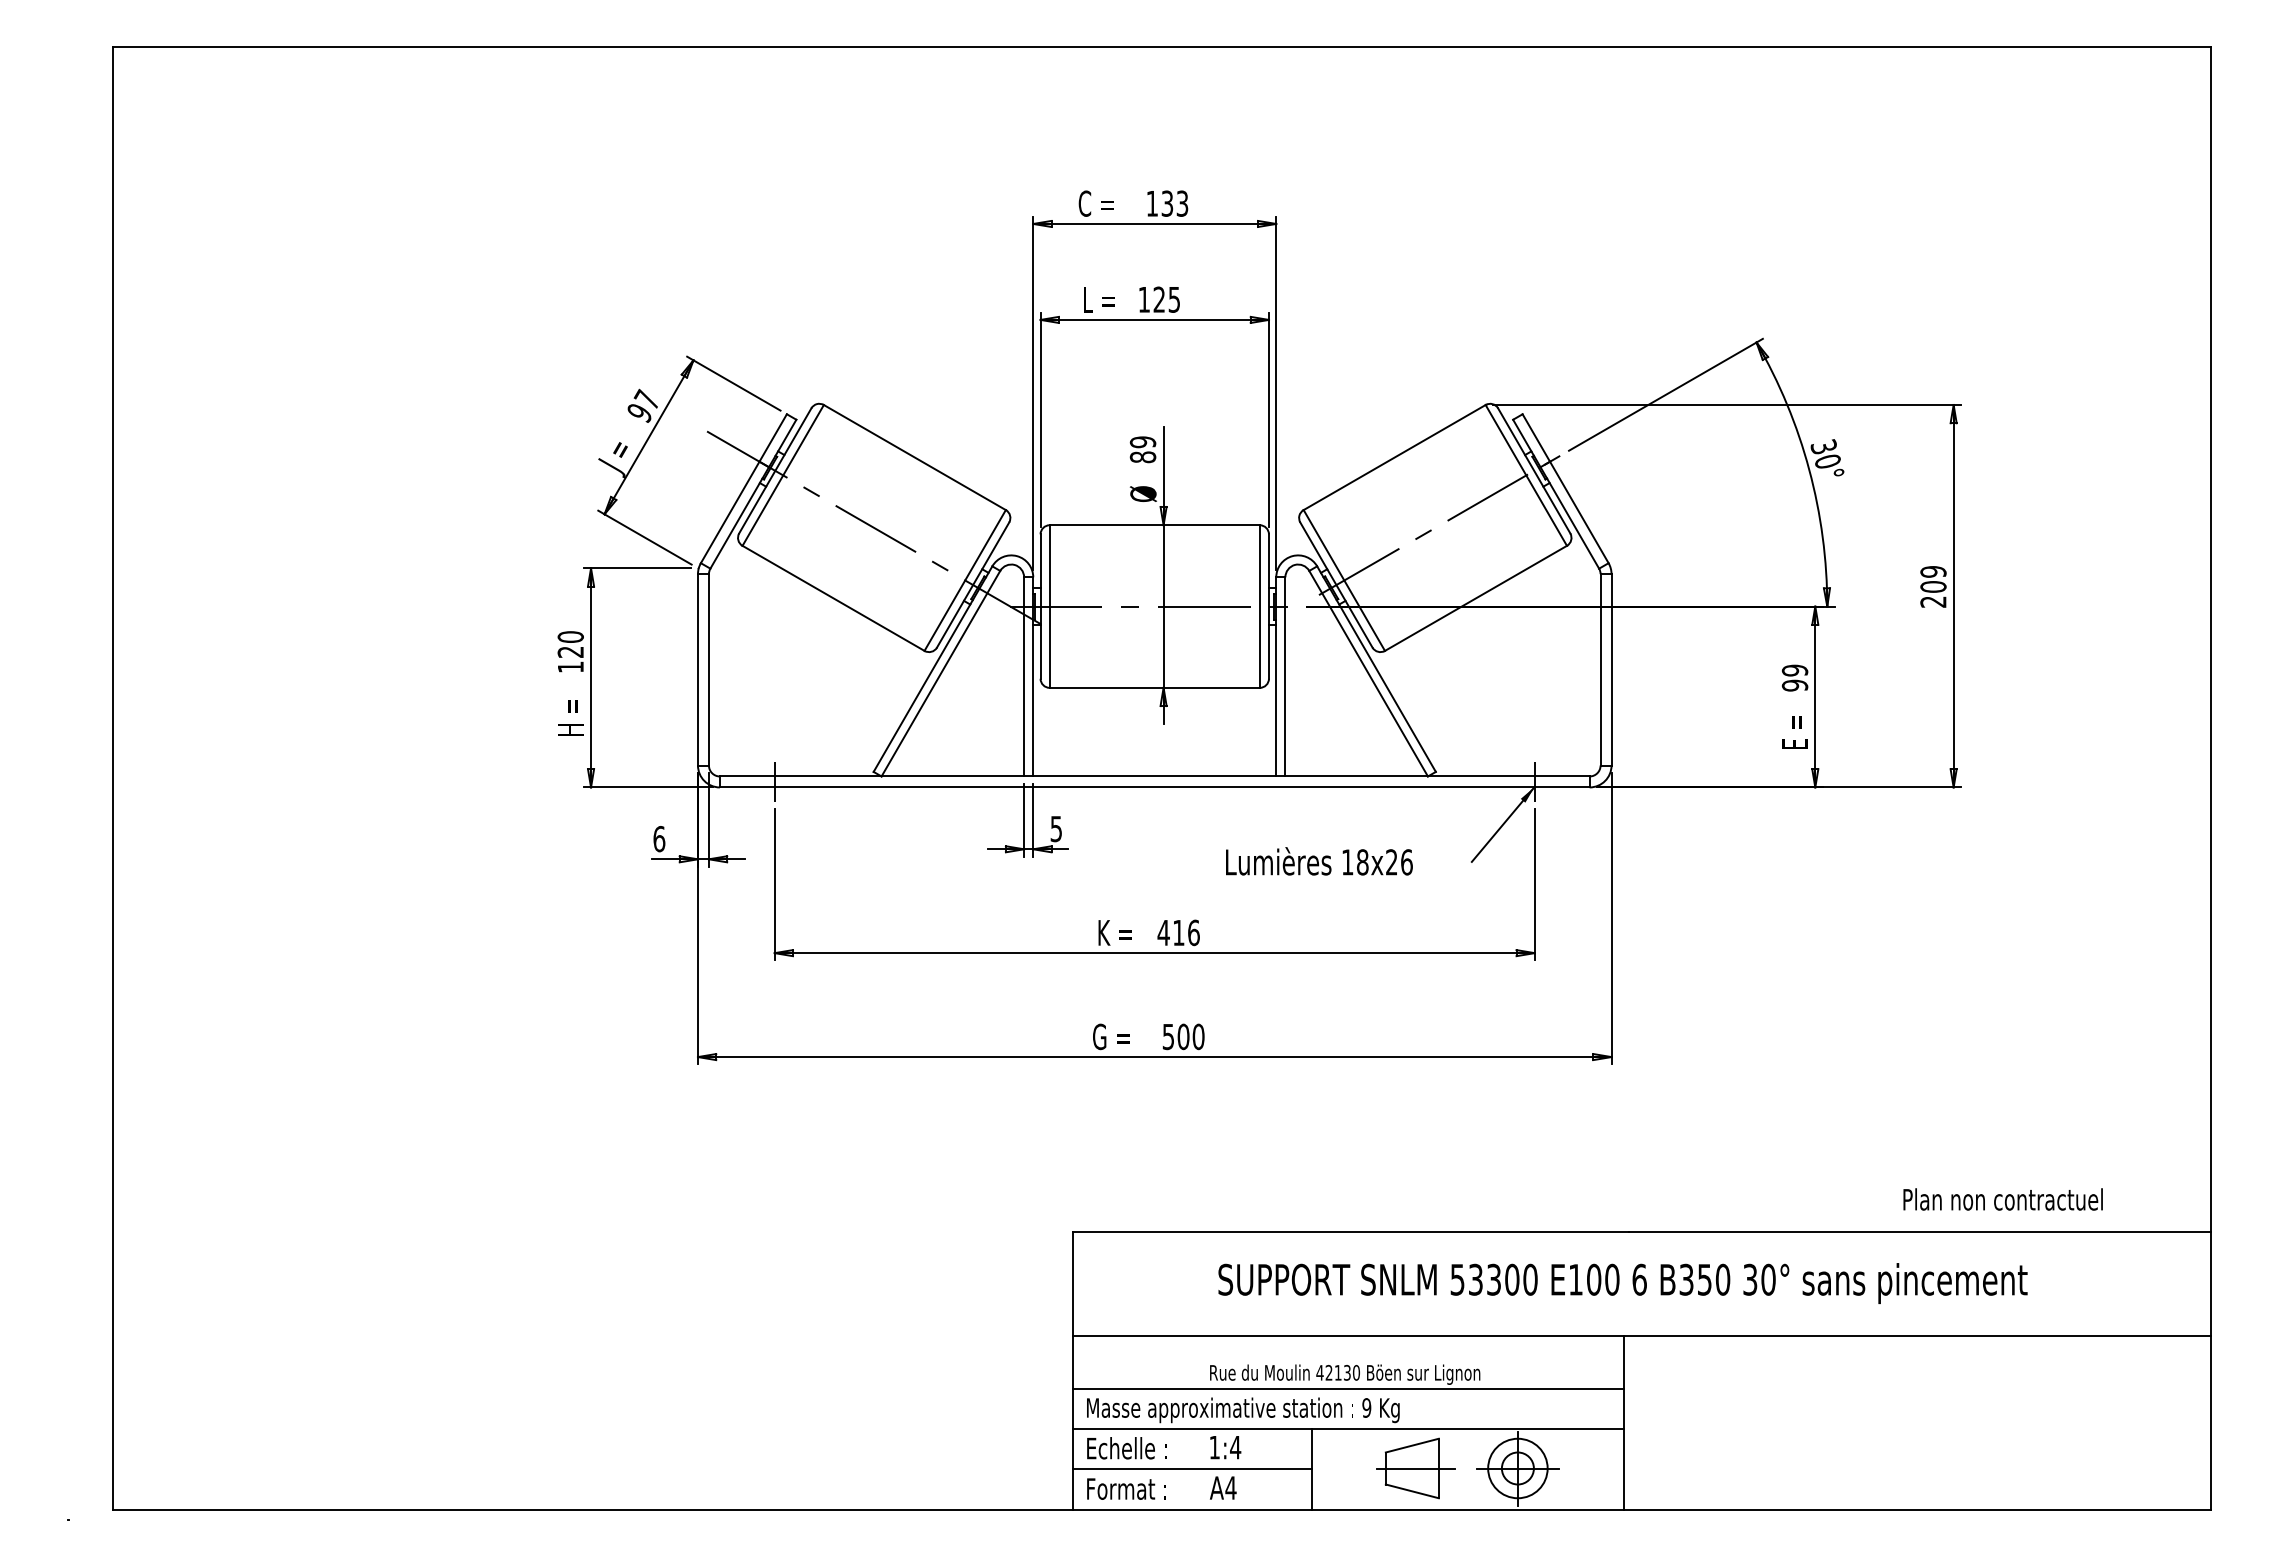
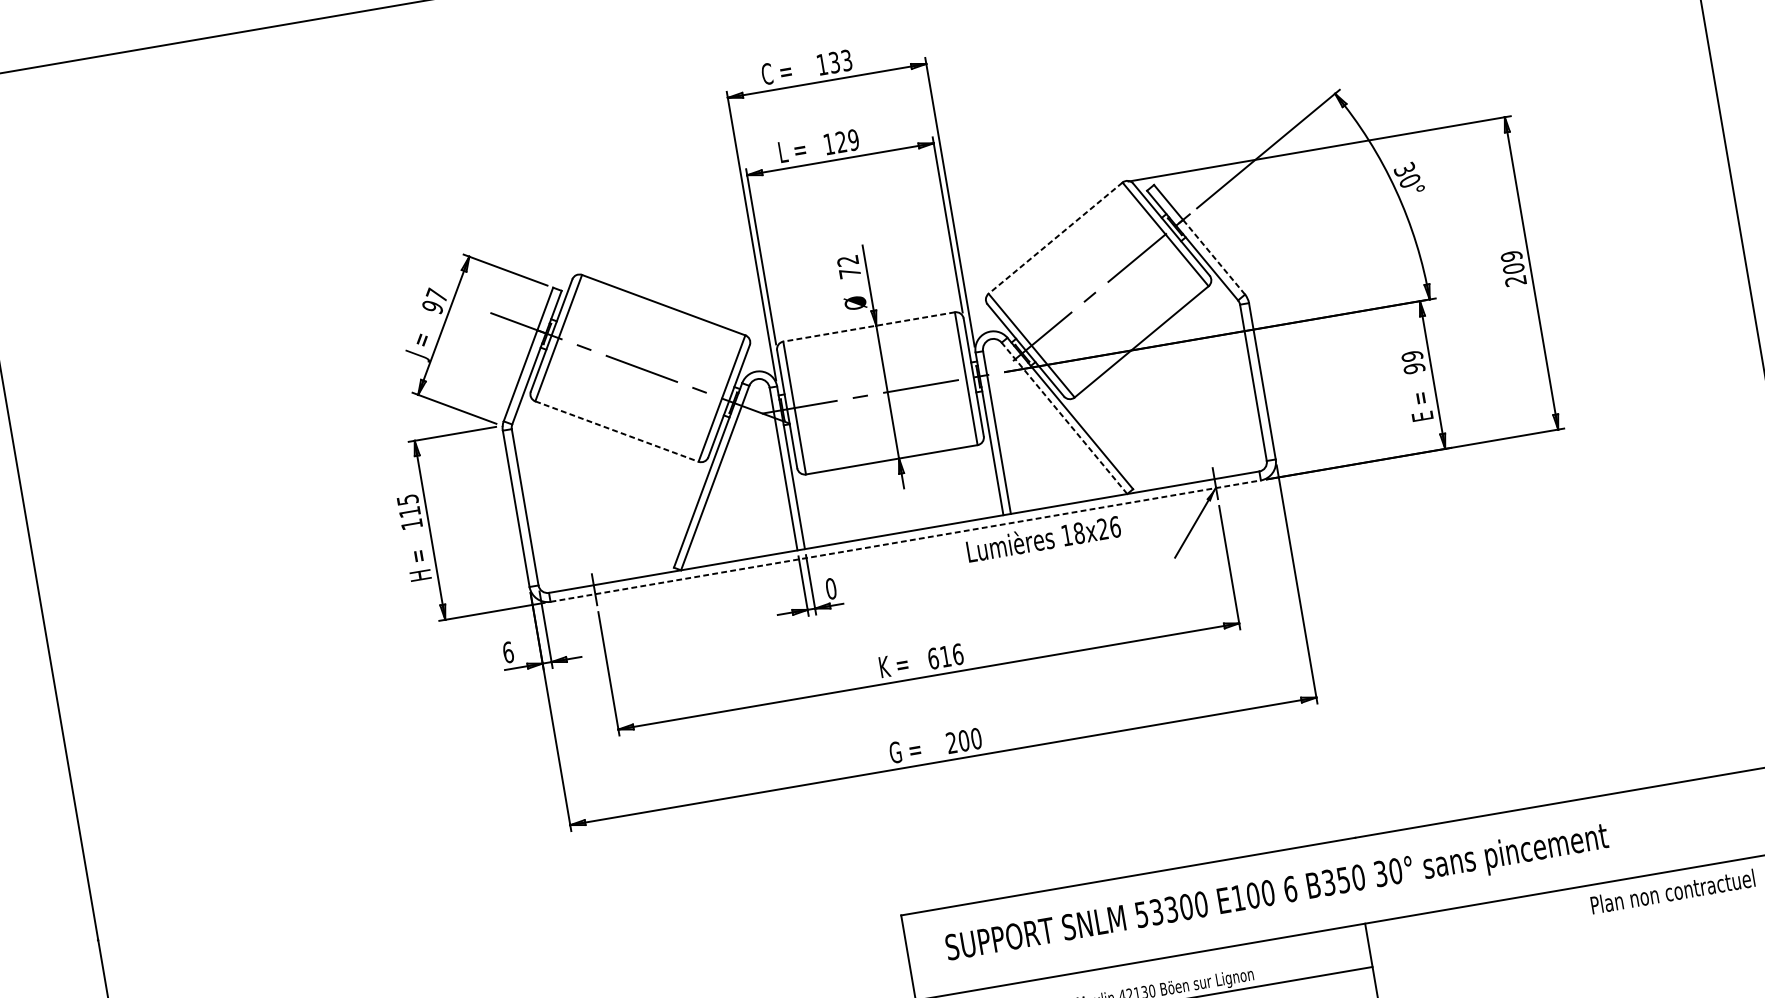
text: (1174, 299) -> (853, 139), 125 -> 129
text: (1142, 449) -> (848, 266), 89 -> 72
line: (1394, 457) -> (1055, 238), solid -> dashed
line: (1579, 512) -> (1214, 257), solid -> dashed
line: (1154, 525) -> (868, 327), solid -> dashed
line: (833, 598) -> (616, 431), solid -> dashed
text: (570, 644) -> (408, 505), 120 -> 115
line: (1368, 673) -> (1064, 418), solid -> dashed
line: (1154, 787) -> (905, 541), solid -> dashed
text: (1056, 828) -> (831, 588), 5 -> 0
text: (1319, 861) -> (1043, 538), moved
text: (1163, 932) -> (933, 658), 416 -> 616
text: (1167, 1036) -> (950, 742), 500 -> 200
text: (2002, 1199) -> (1672, 891), moved
text: (1622, 1283) -> (1276, 894), moved

